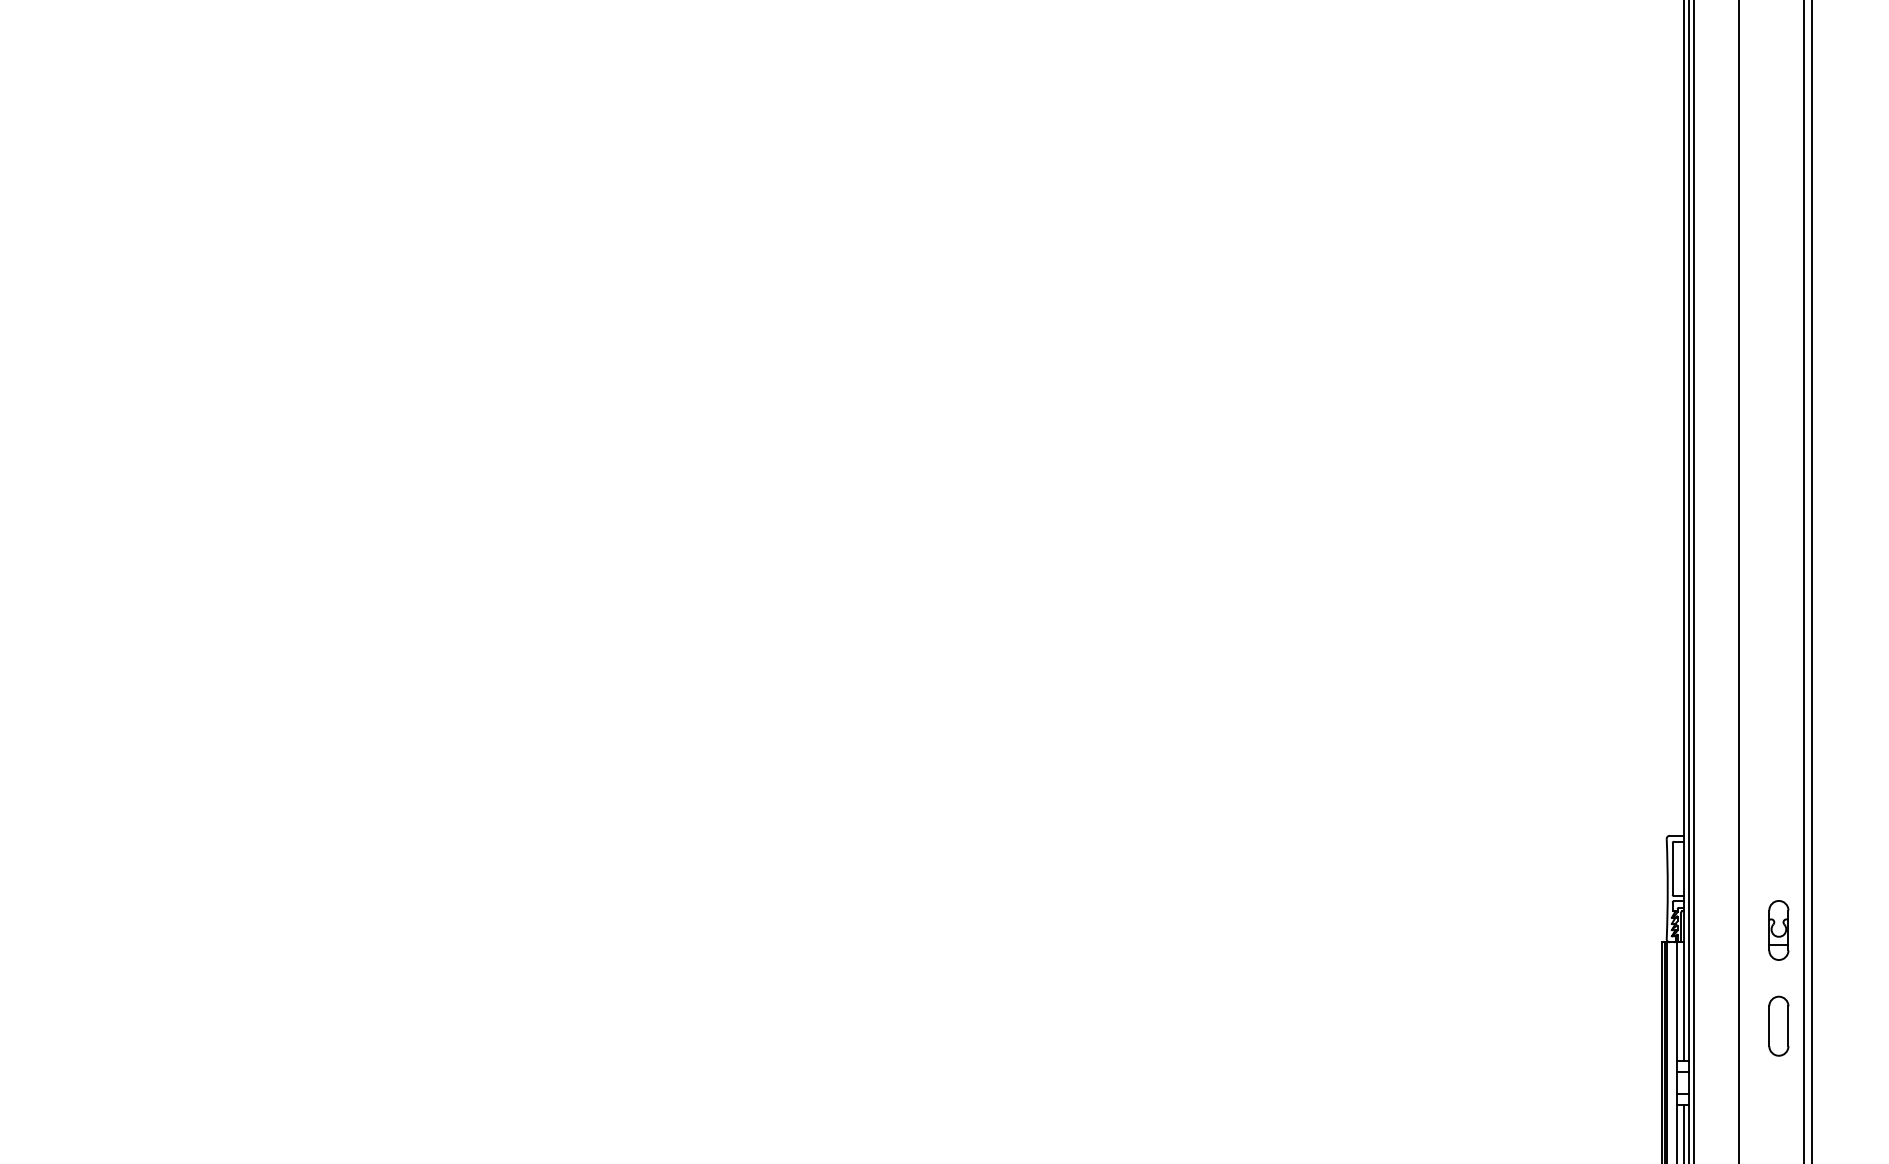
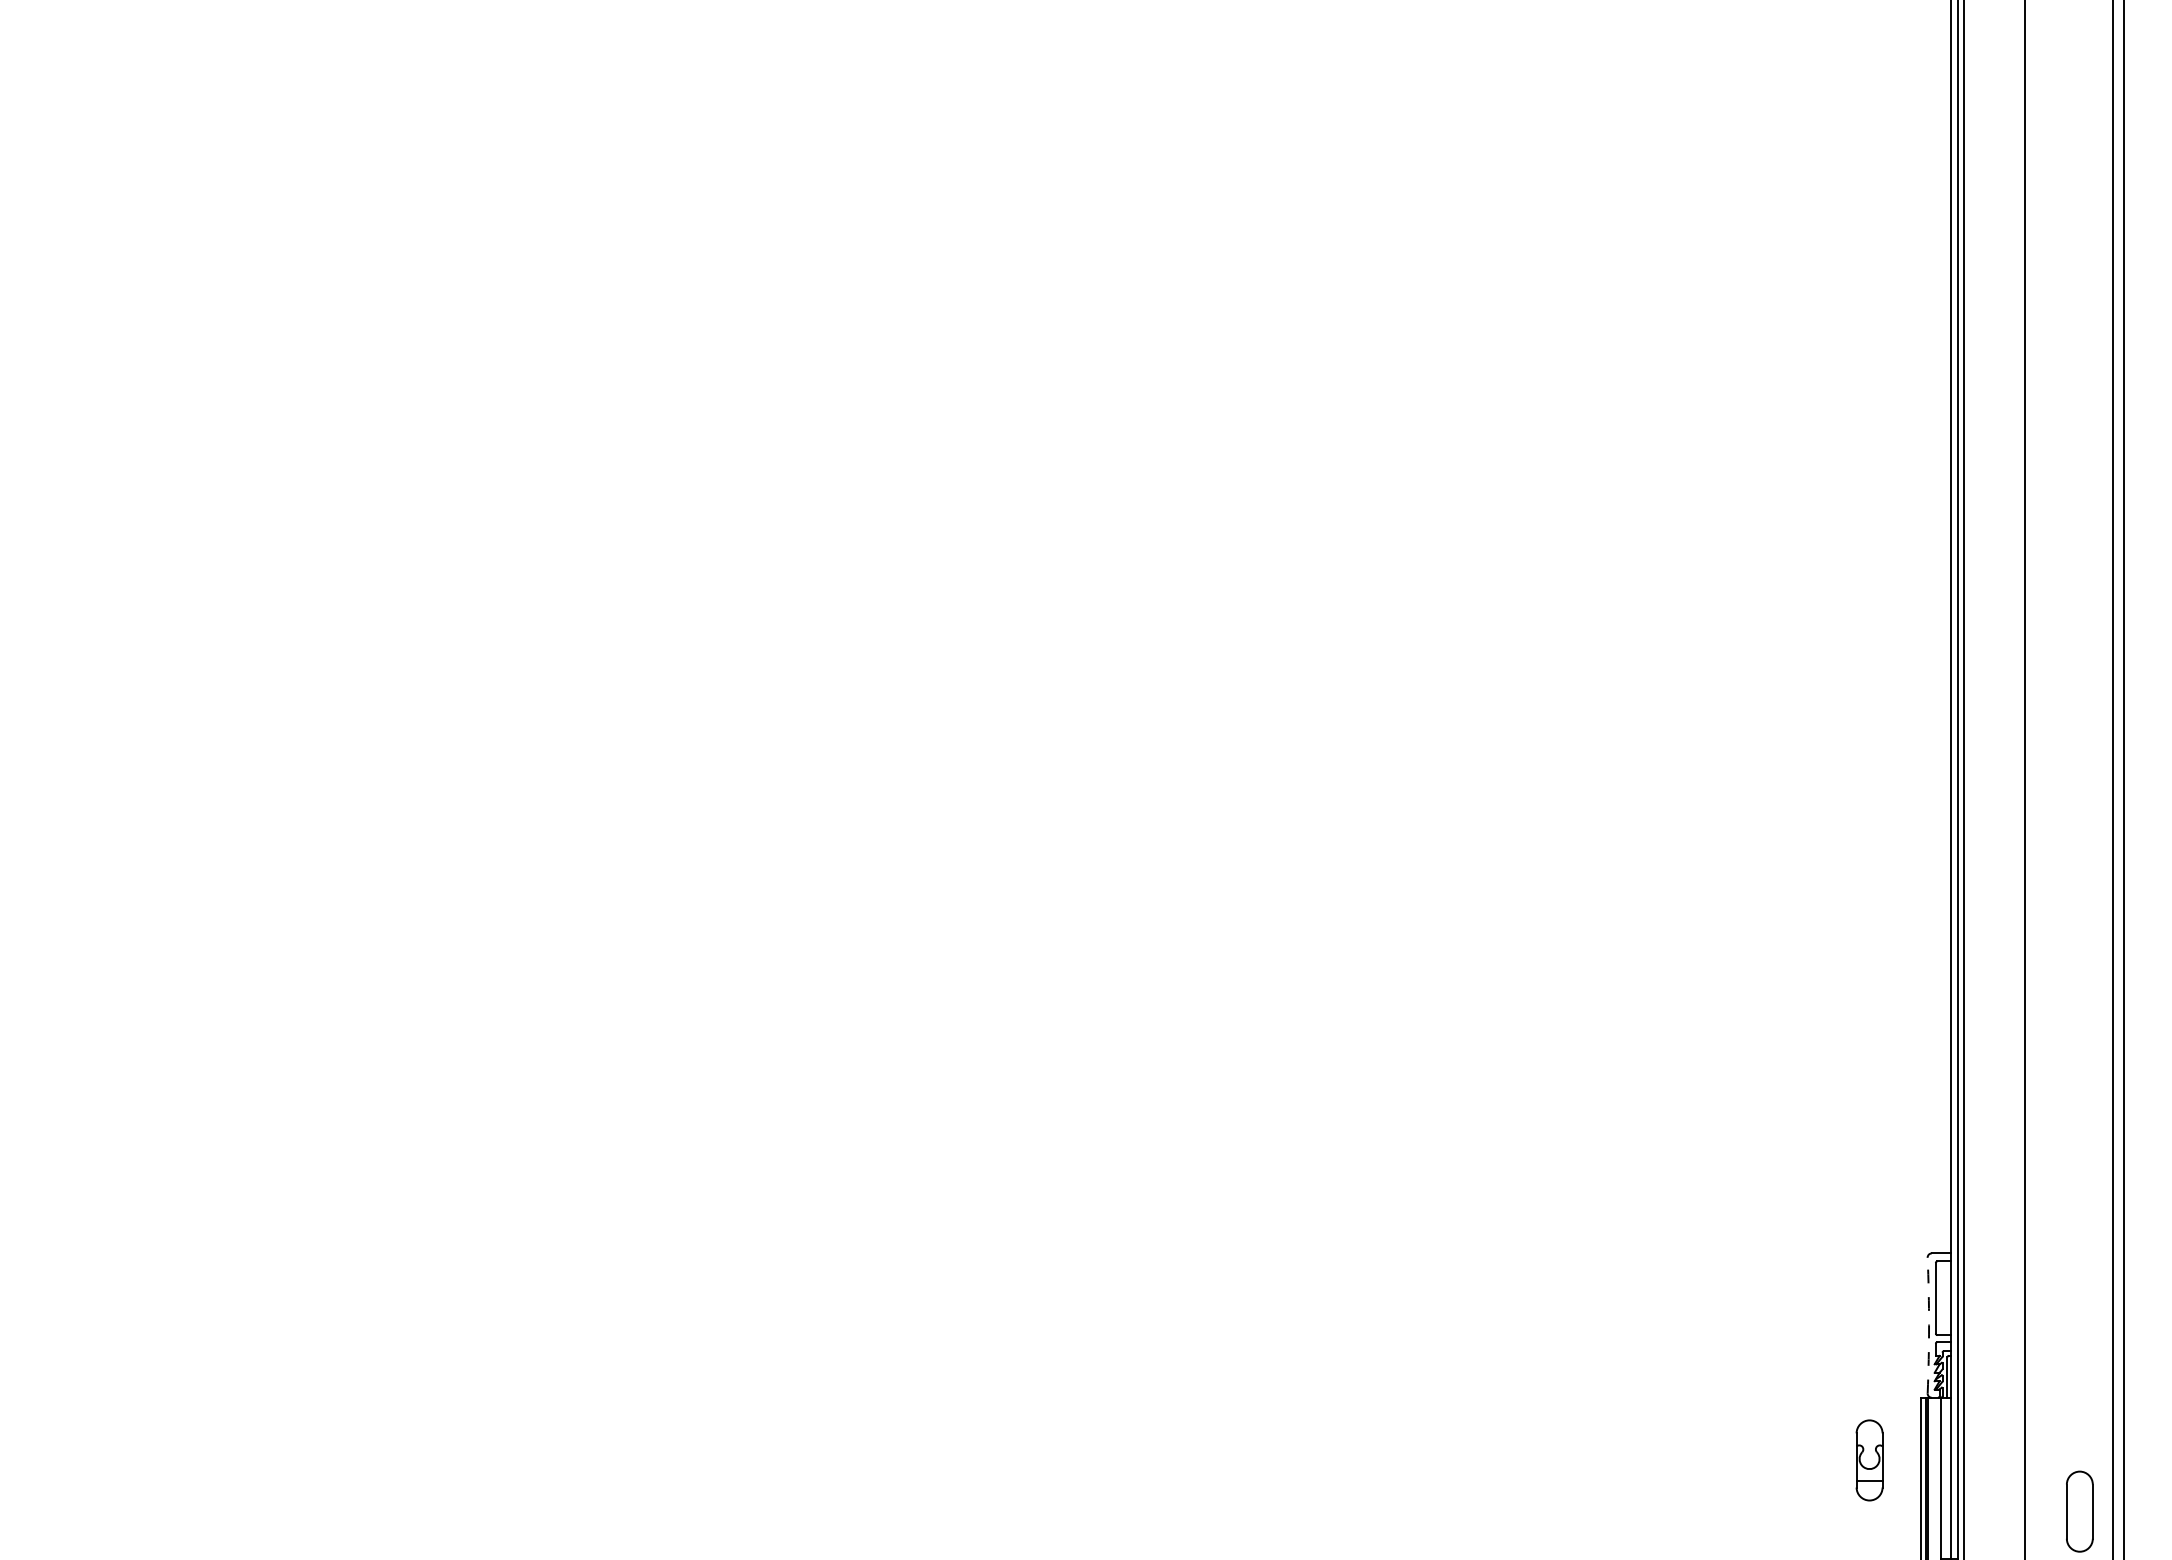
arc: (1667, 889) -> (1928, 1326), solid -> dashed
part: (1778, 930) -> (1869, 1460), moved

